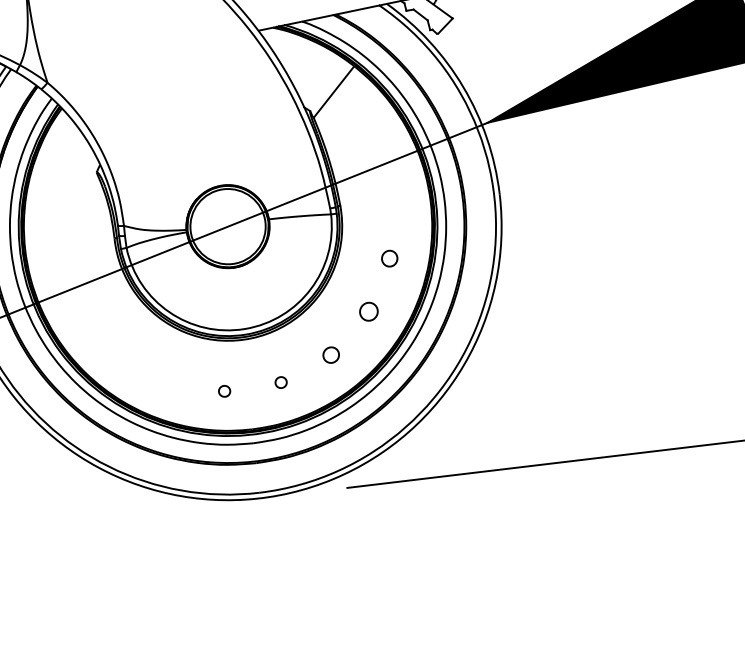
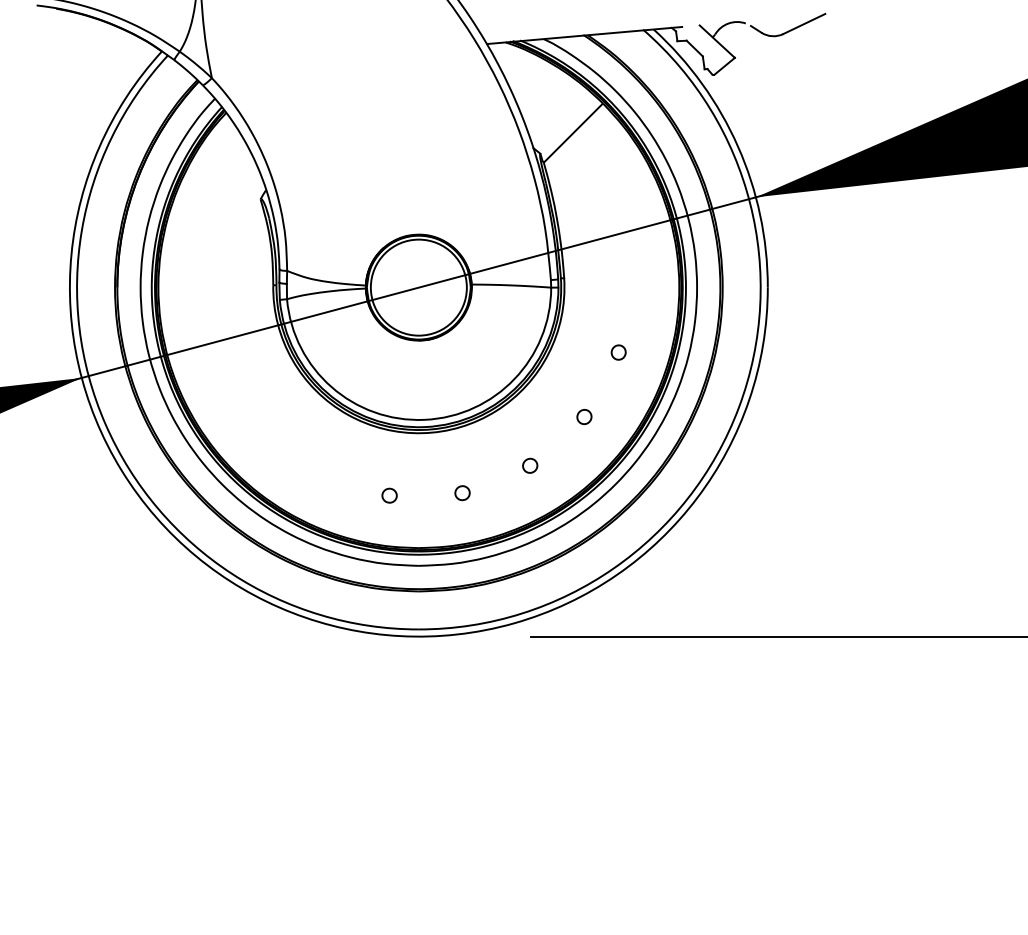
part: (389, 258) -> (618, 352), size x0.71
part: (369, 312) -> (584, 417), size x0.62
part: (331, 354) -> (530, 465), size x0.71

